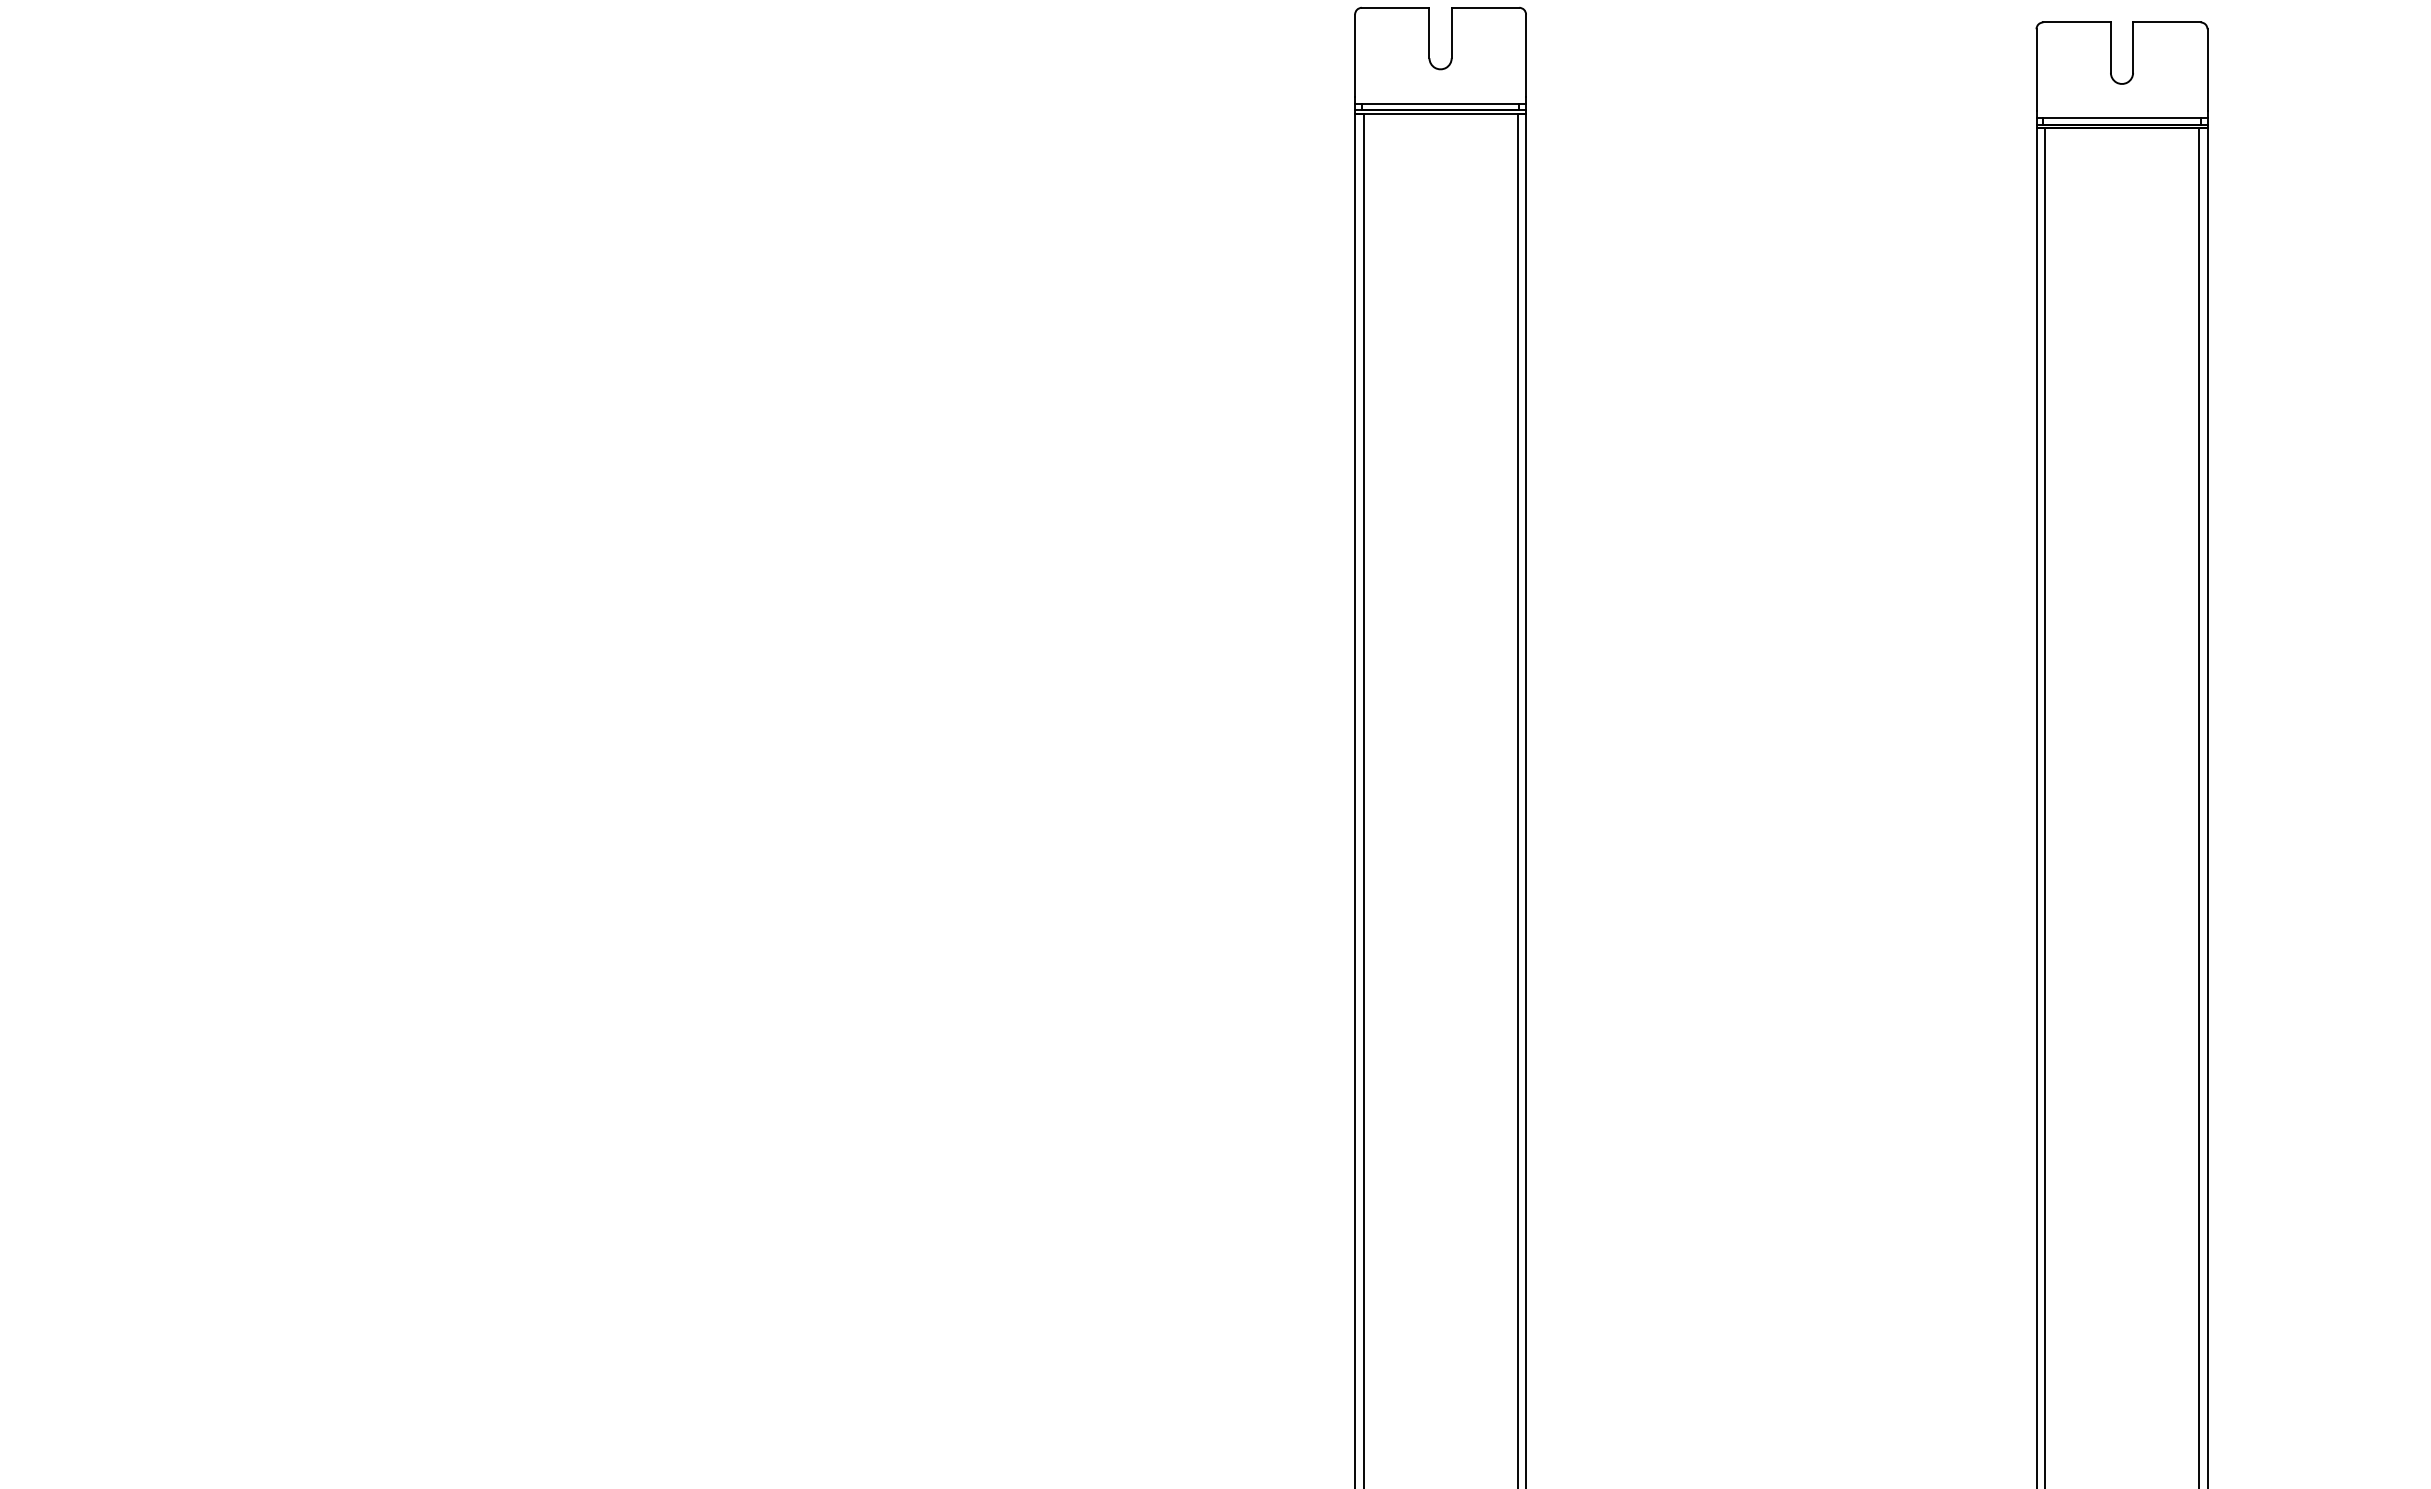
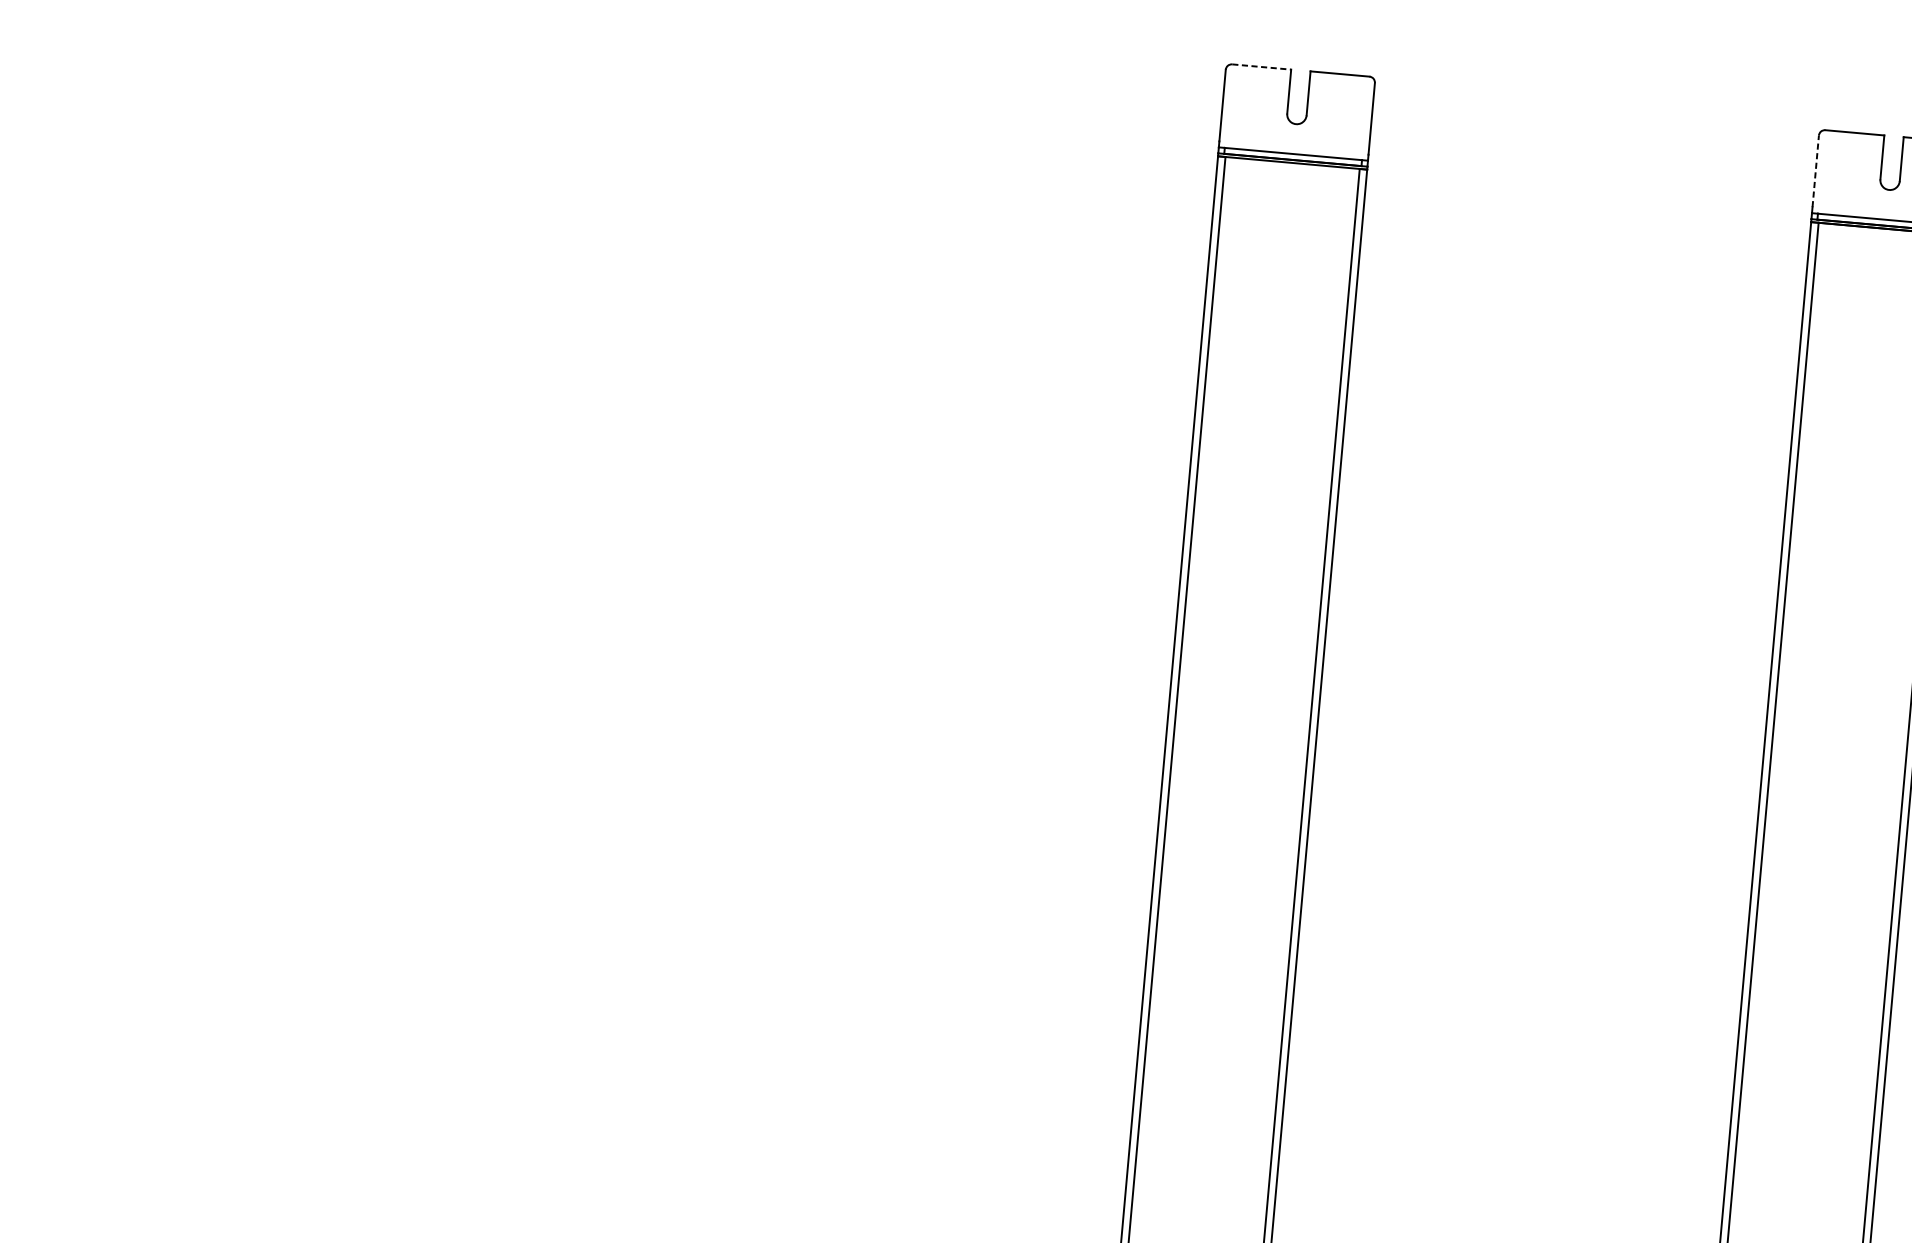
line: (1395, 7) -> (1261, 66), solid -> dashed
line: (2036, 69) -> (1815, 170), solid -> dashed

